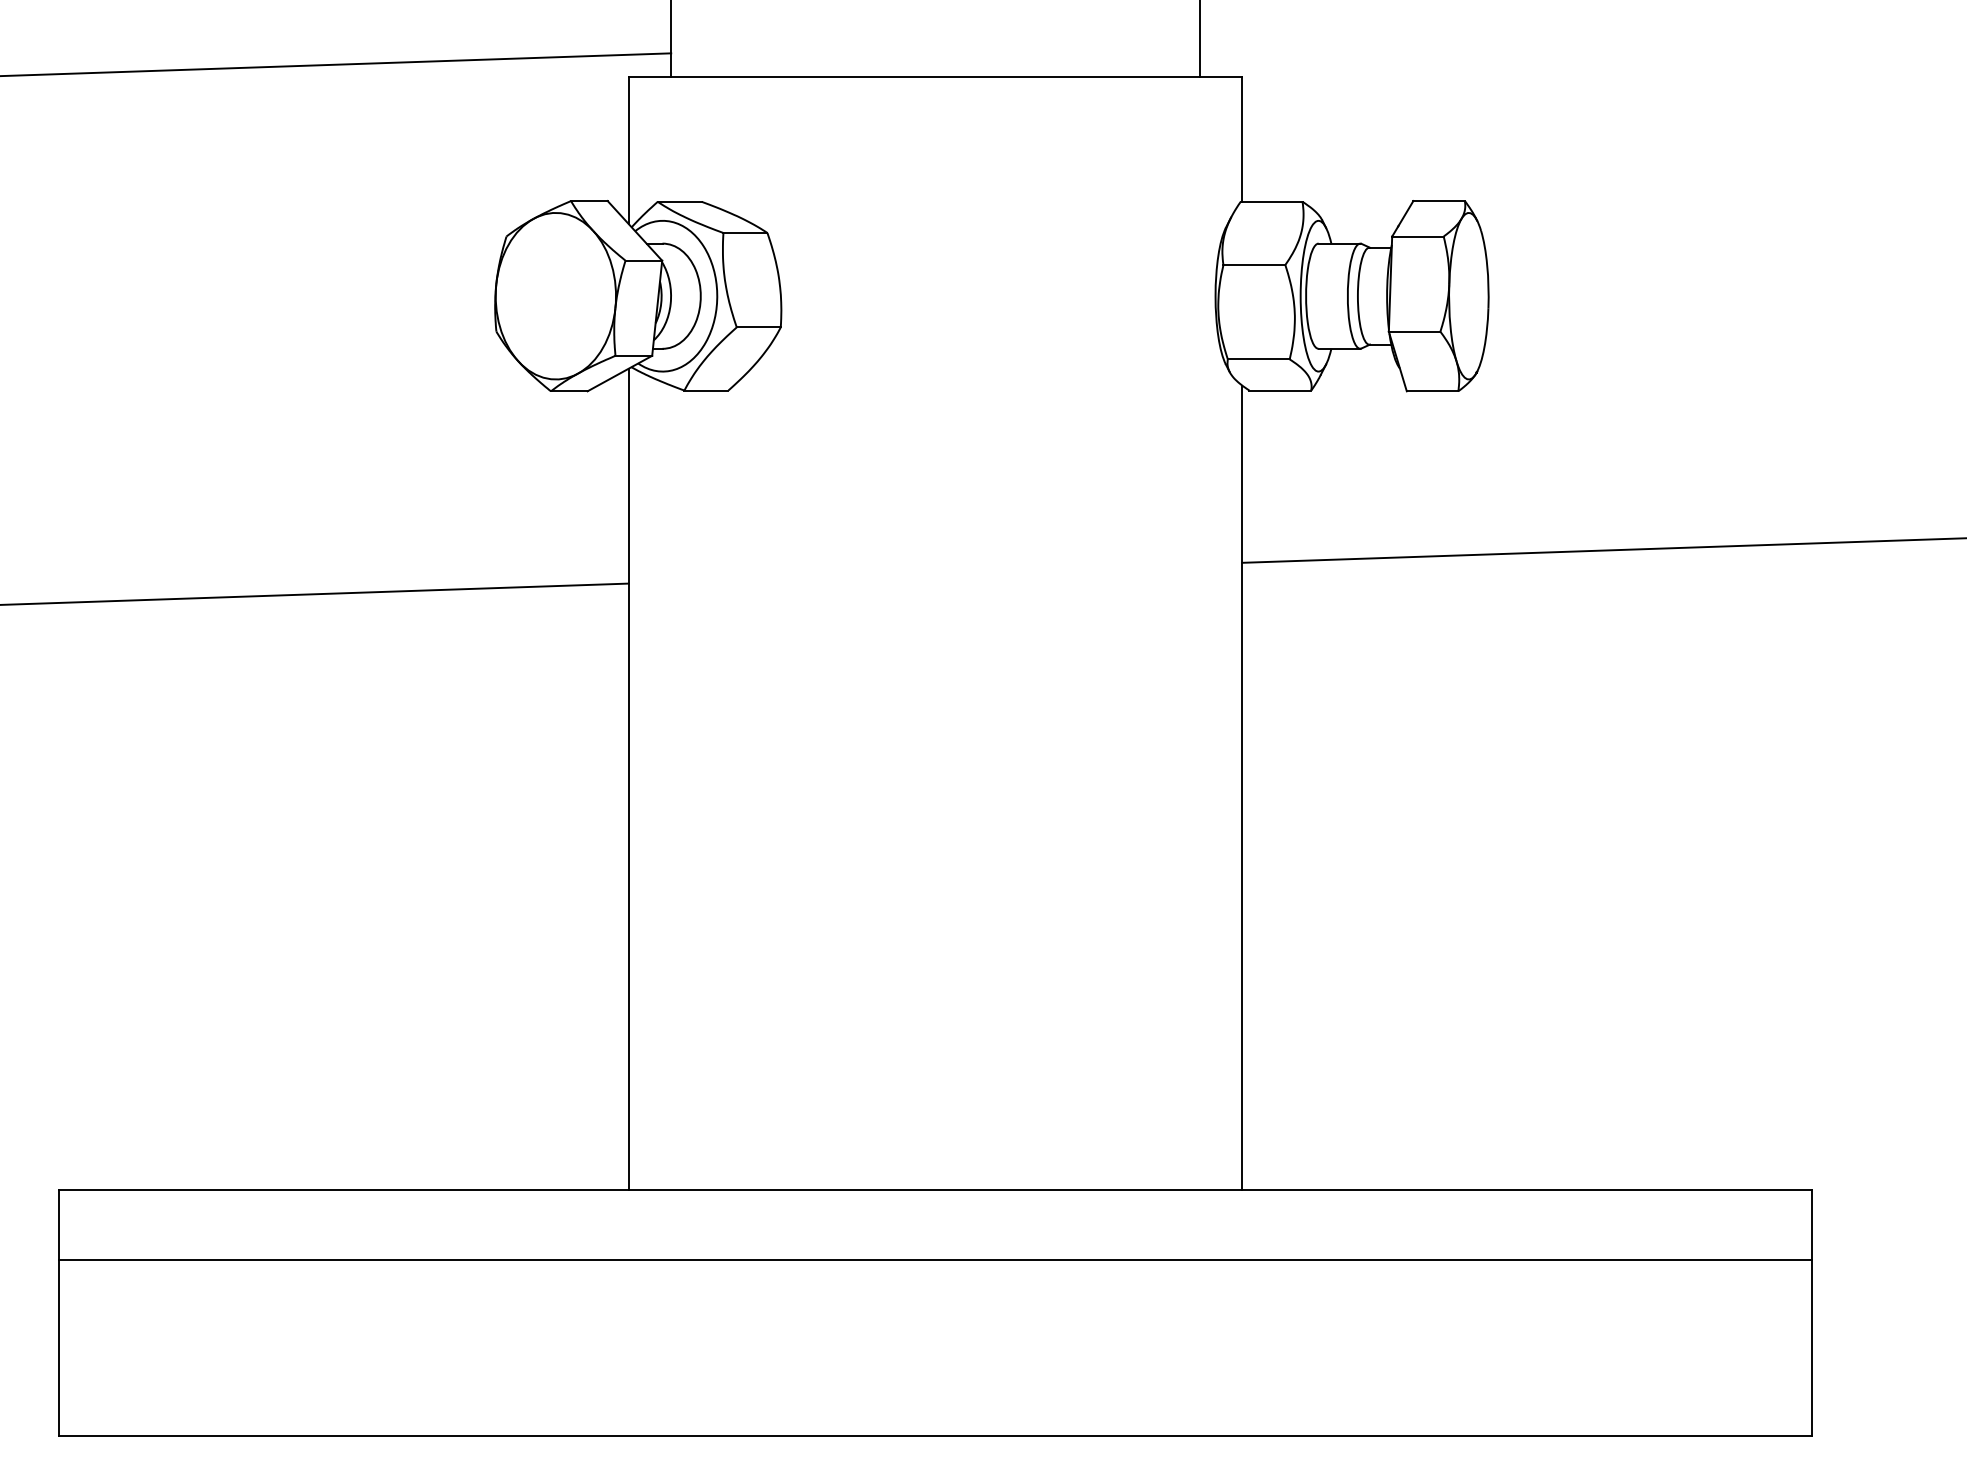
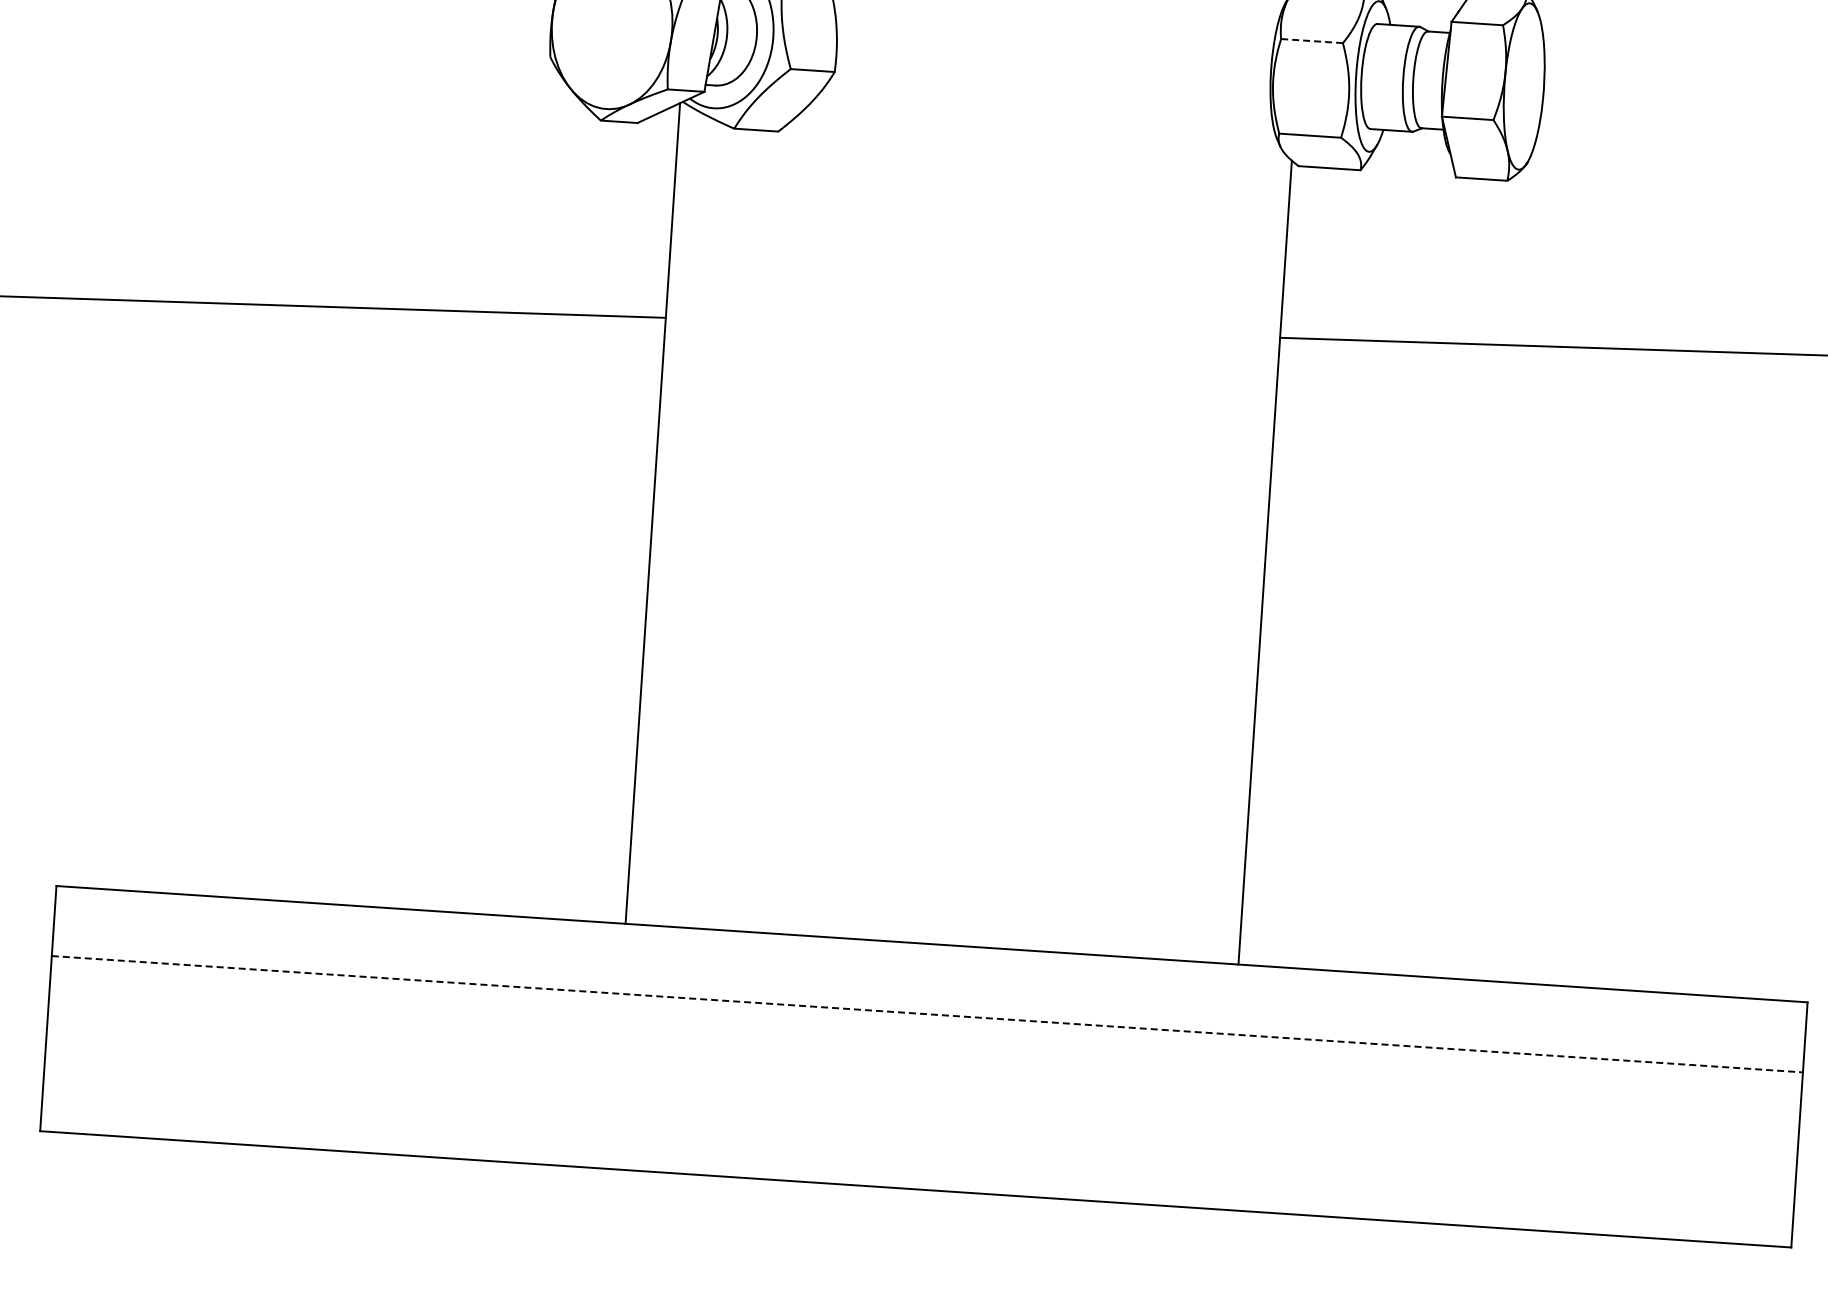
line: (1254, 265) -> (1312, 41), solid -> dashed
line: (935, 1260) -> (927, 1014), solid -> dashed

